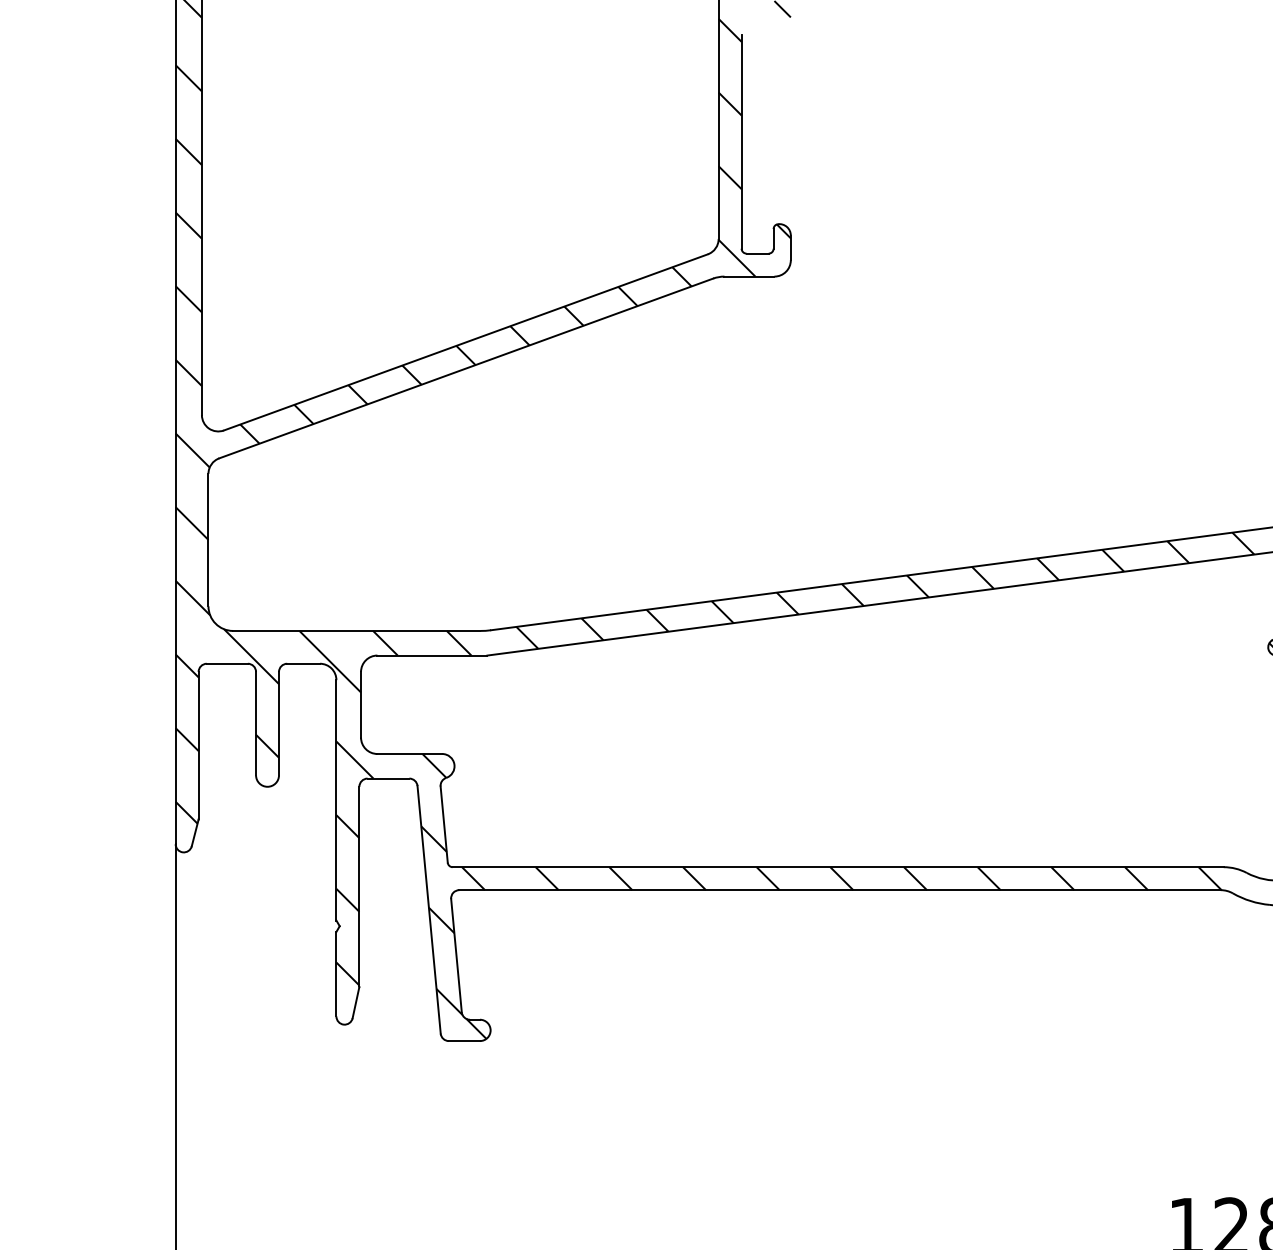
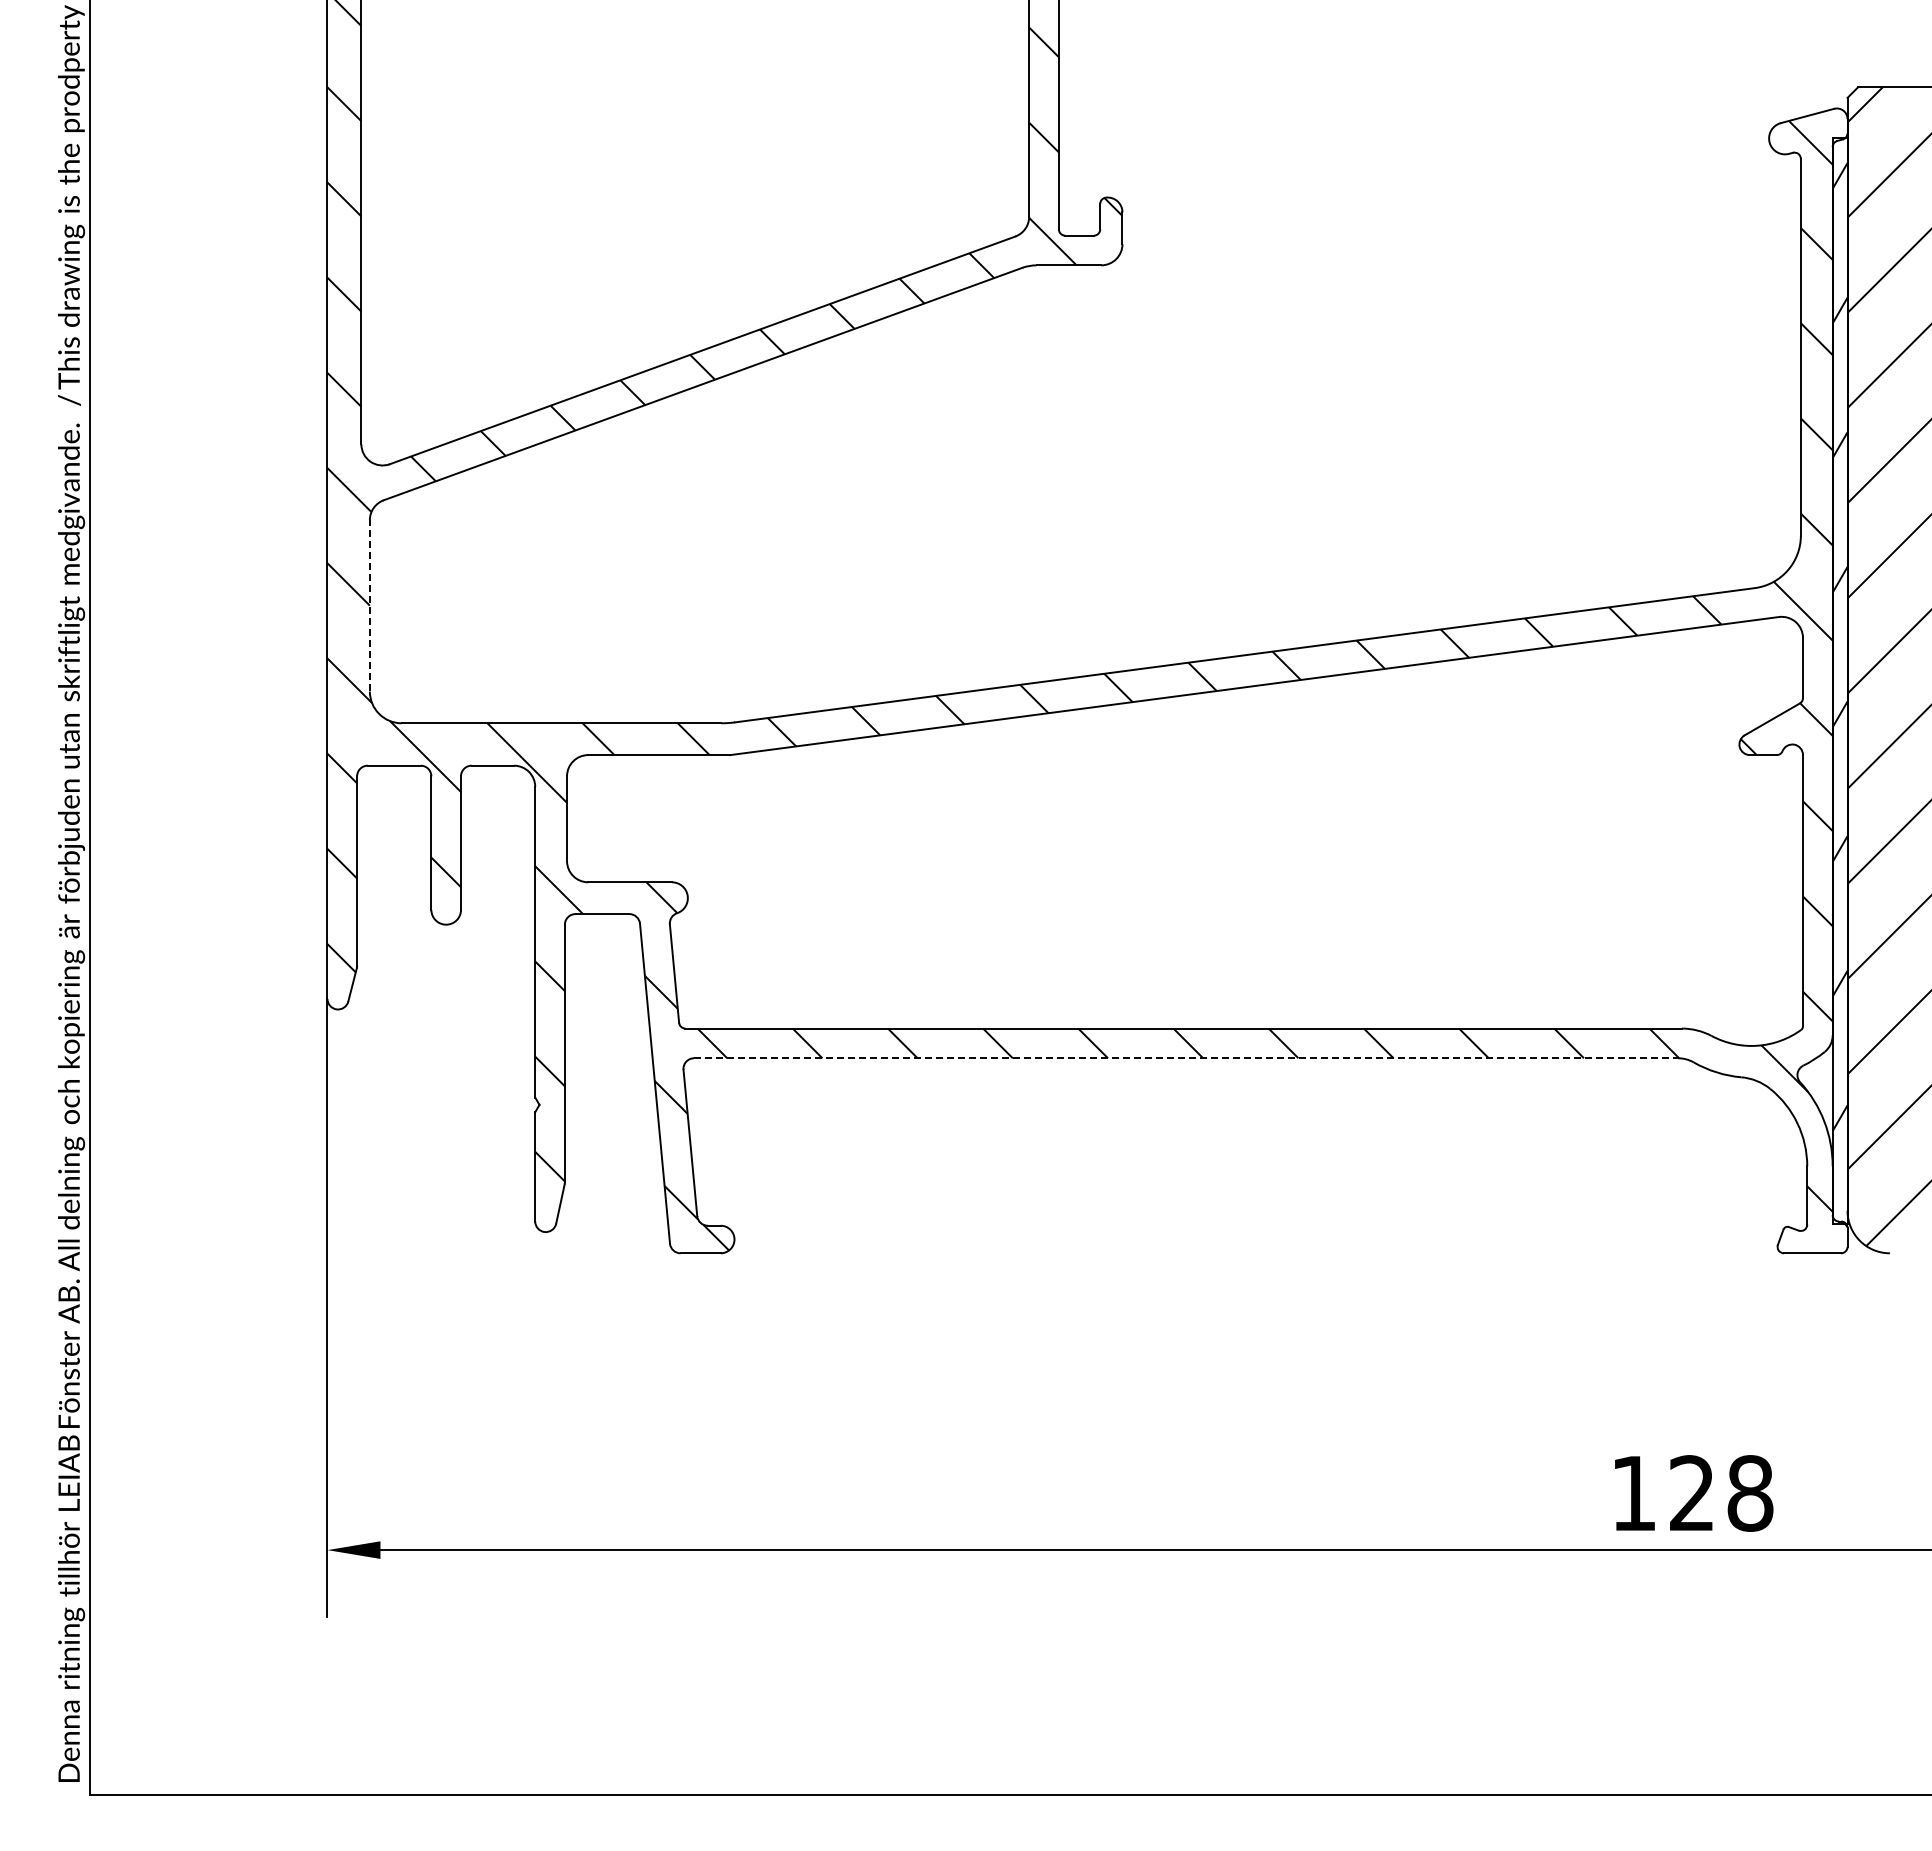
line: (208, 539) -> (369, 605), solid -> dashed
line: (840, 890) -> (1186, 1058), solid -> dashed

